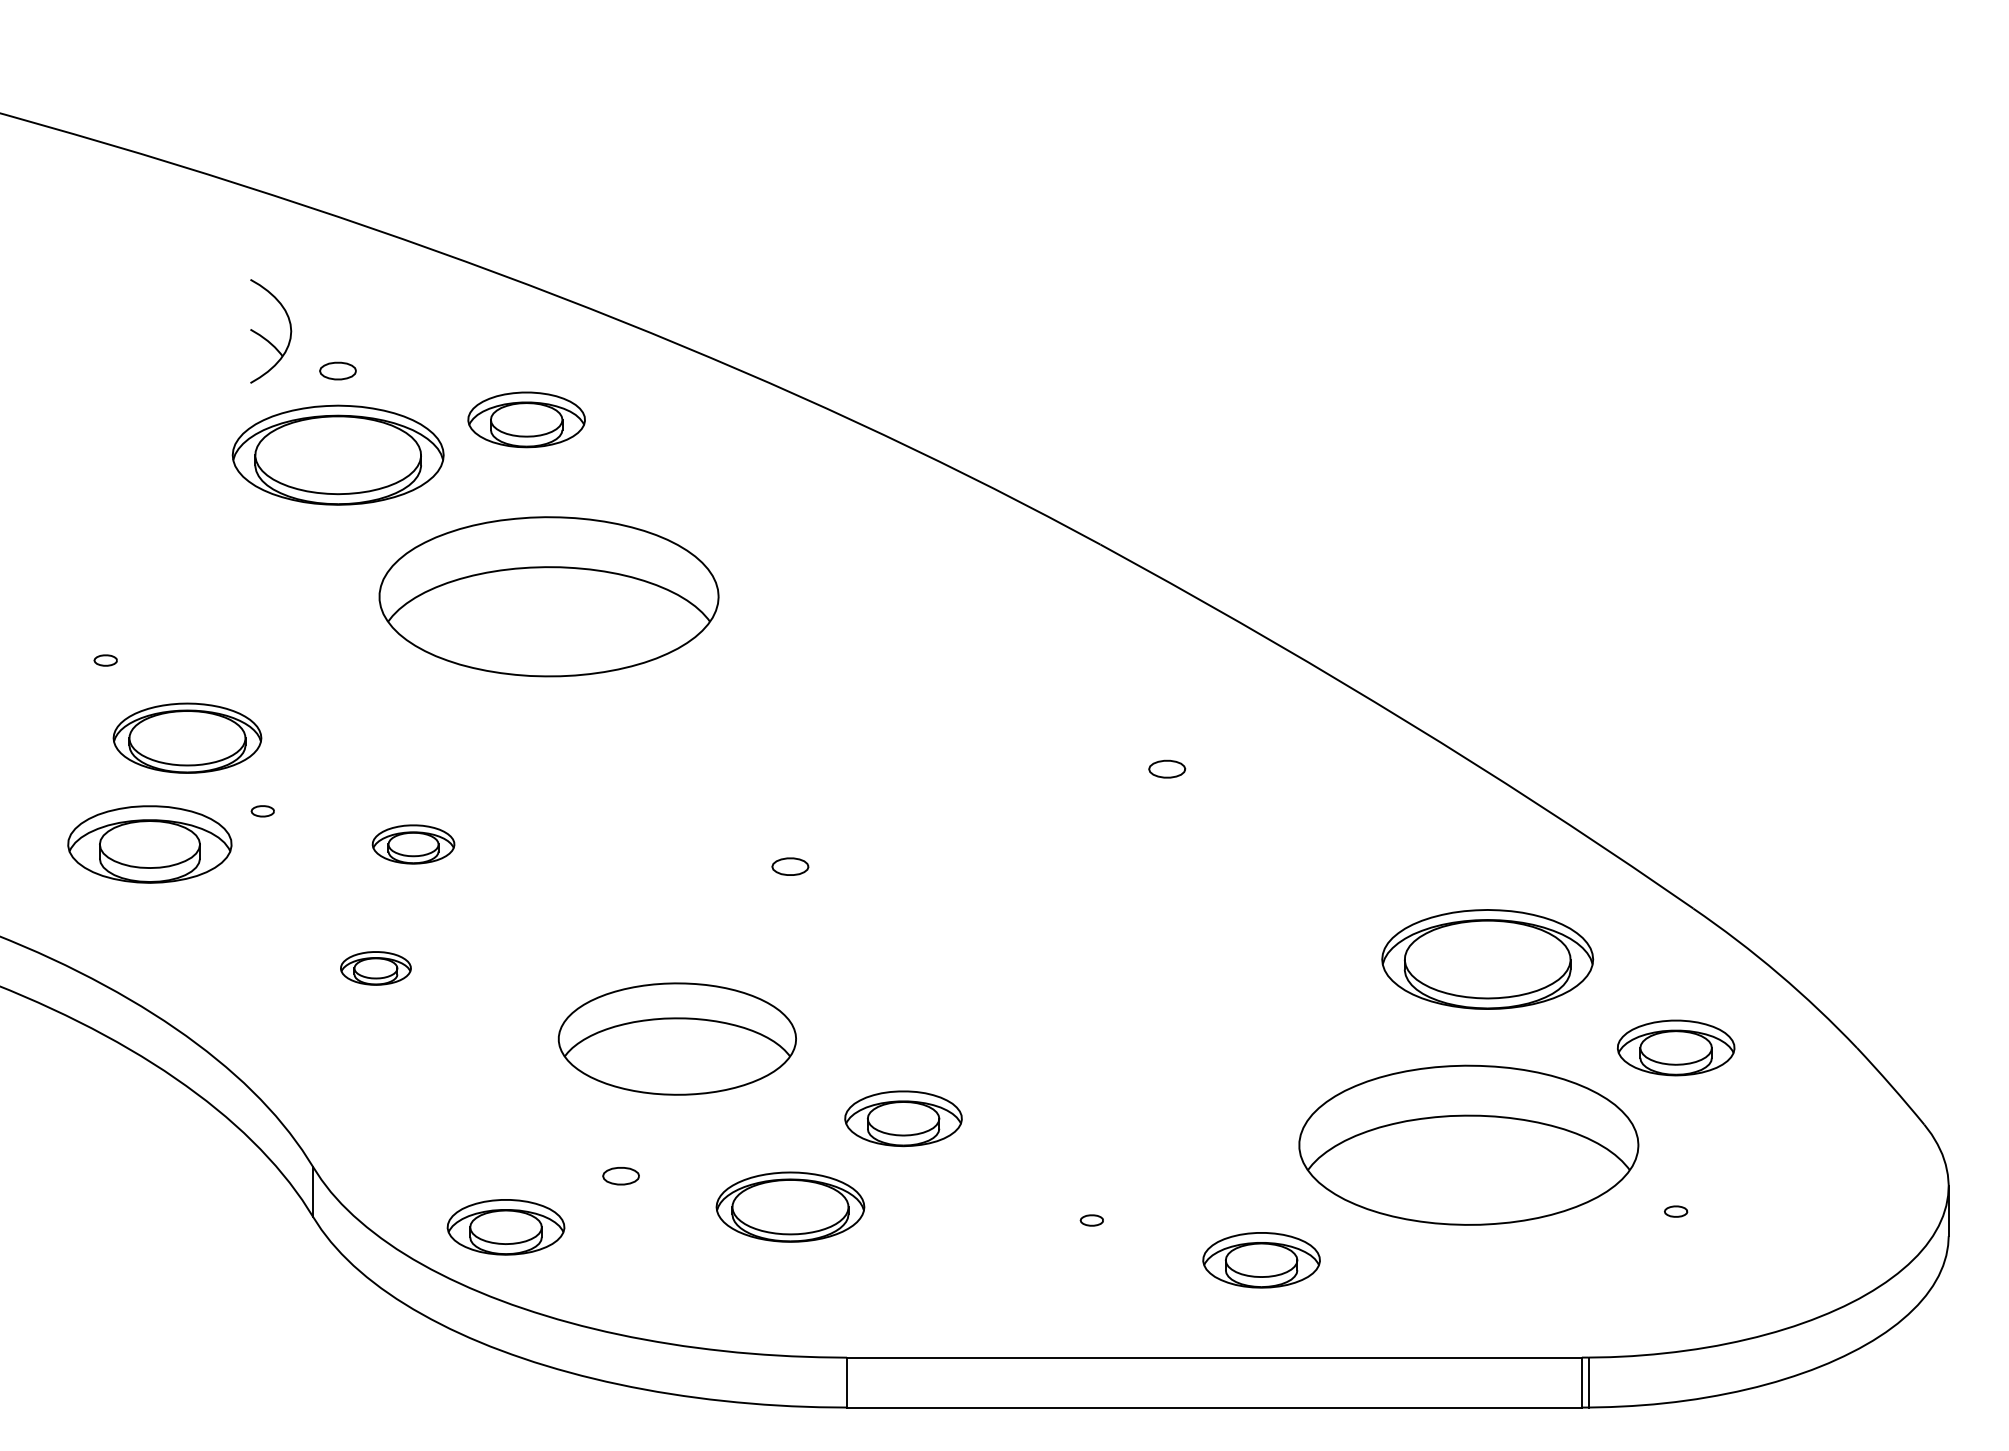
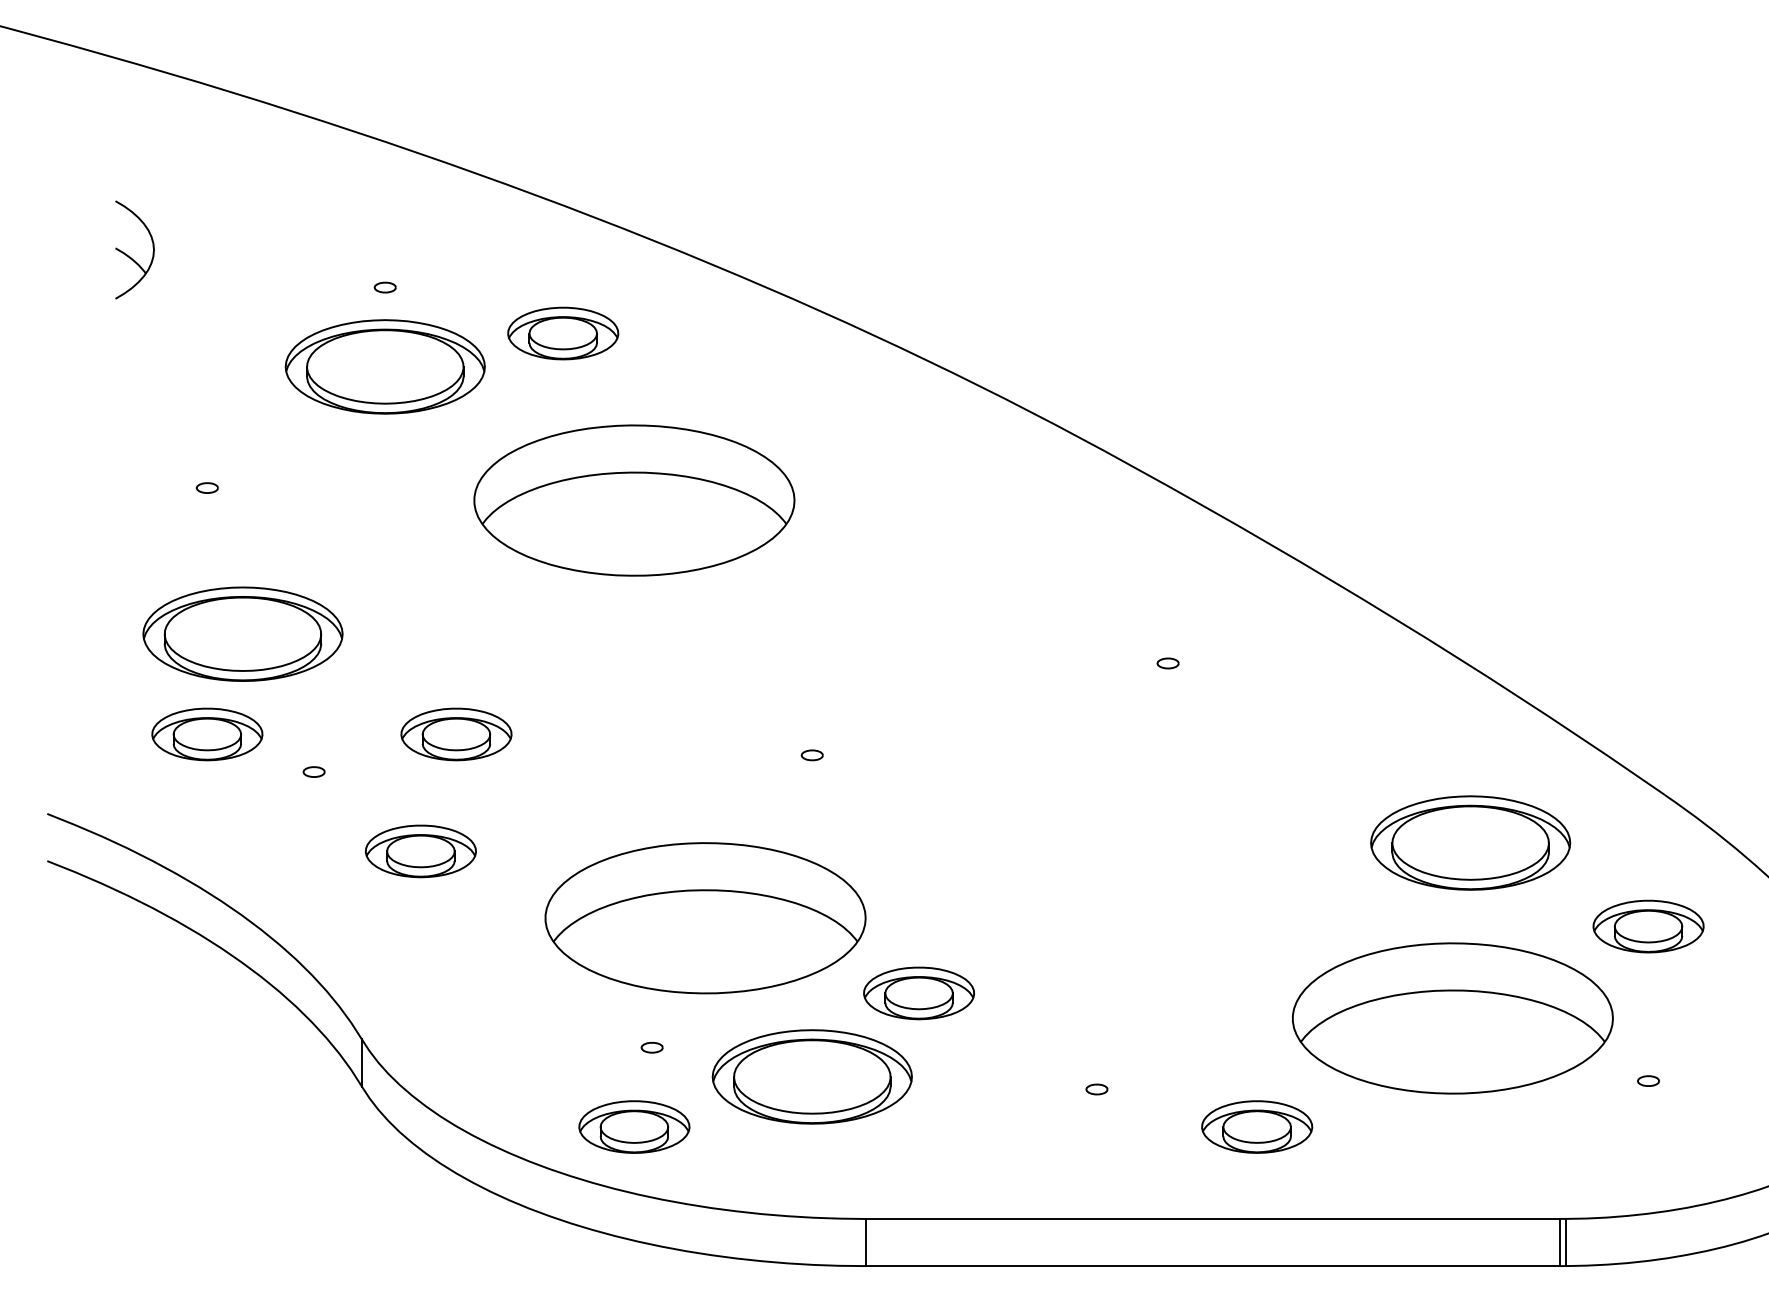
part: (266, 338) -> (130, 256), moved
part: (338, 371) -> (385, 287), size x0.62
part: (548, 596) -> (633, 500), moved
part: (105, 660) -> (207, 488), moved
part: (187, 737) -> (243, 633), size x1.43
part: (1167, 769) -> (1168, 663), size x0.62
part: (262, 811) -> (313, 772), moved
part: (149, 844) -> (207, 734), size x0.71
part: (413, 844) -> (456, 734), size x1.43
part: (790, 866) -> (812, 755), size x0.62
part: (375, 968) -> (420, 851), size x1.67
part: (677, 1038) -> (705, 917), size x1.43
part: (620, 1176) -> (651, 1047), size x0.62
part: (790, 1206) -> (812, 1076), size x1.43
part: (505, 1227) -> (633, 1127), moved

